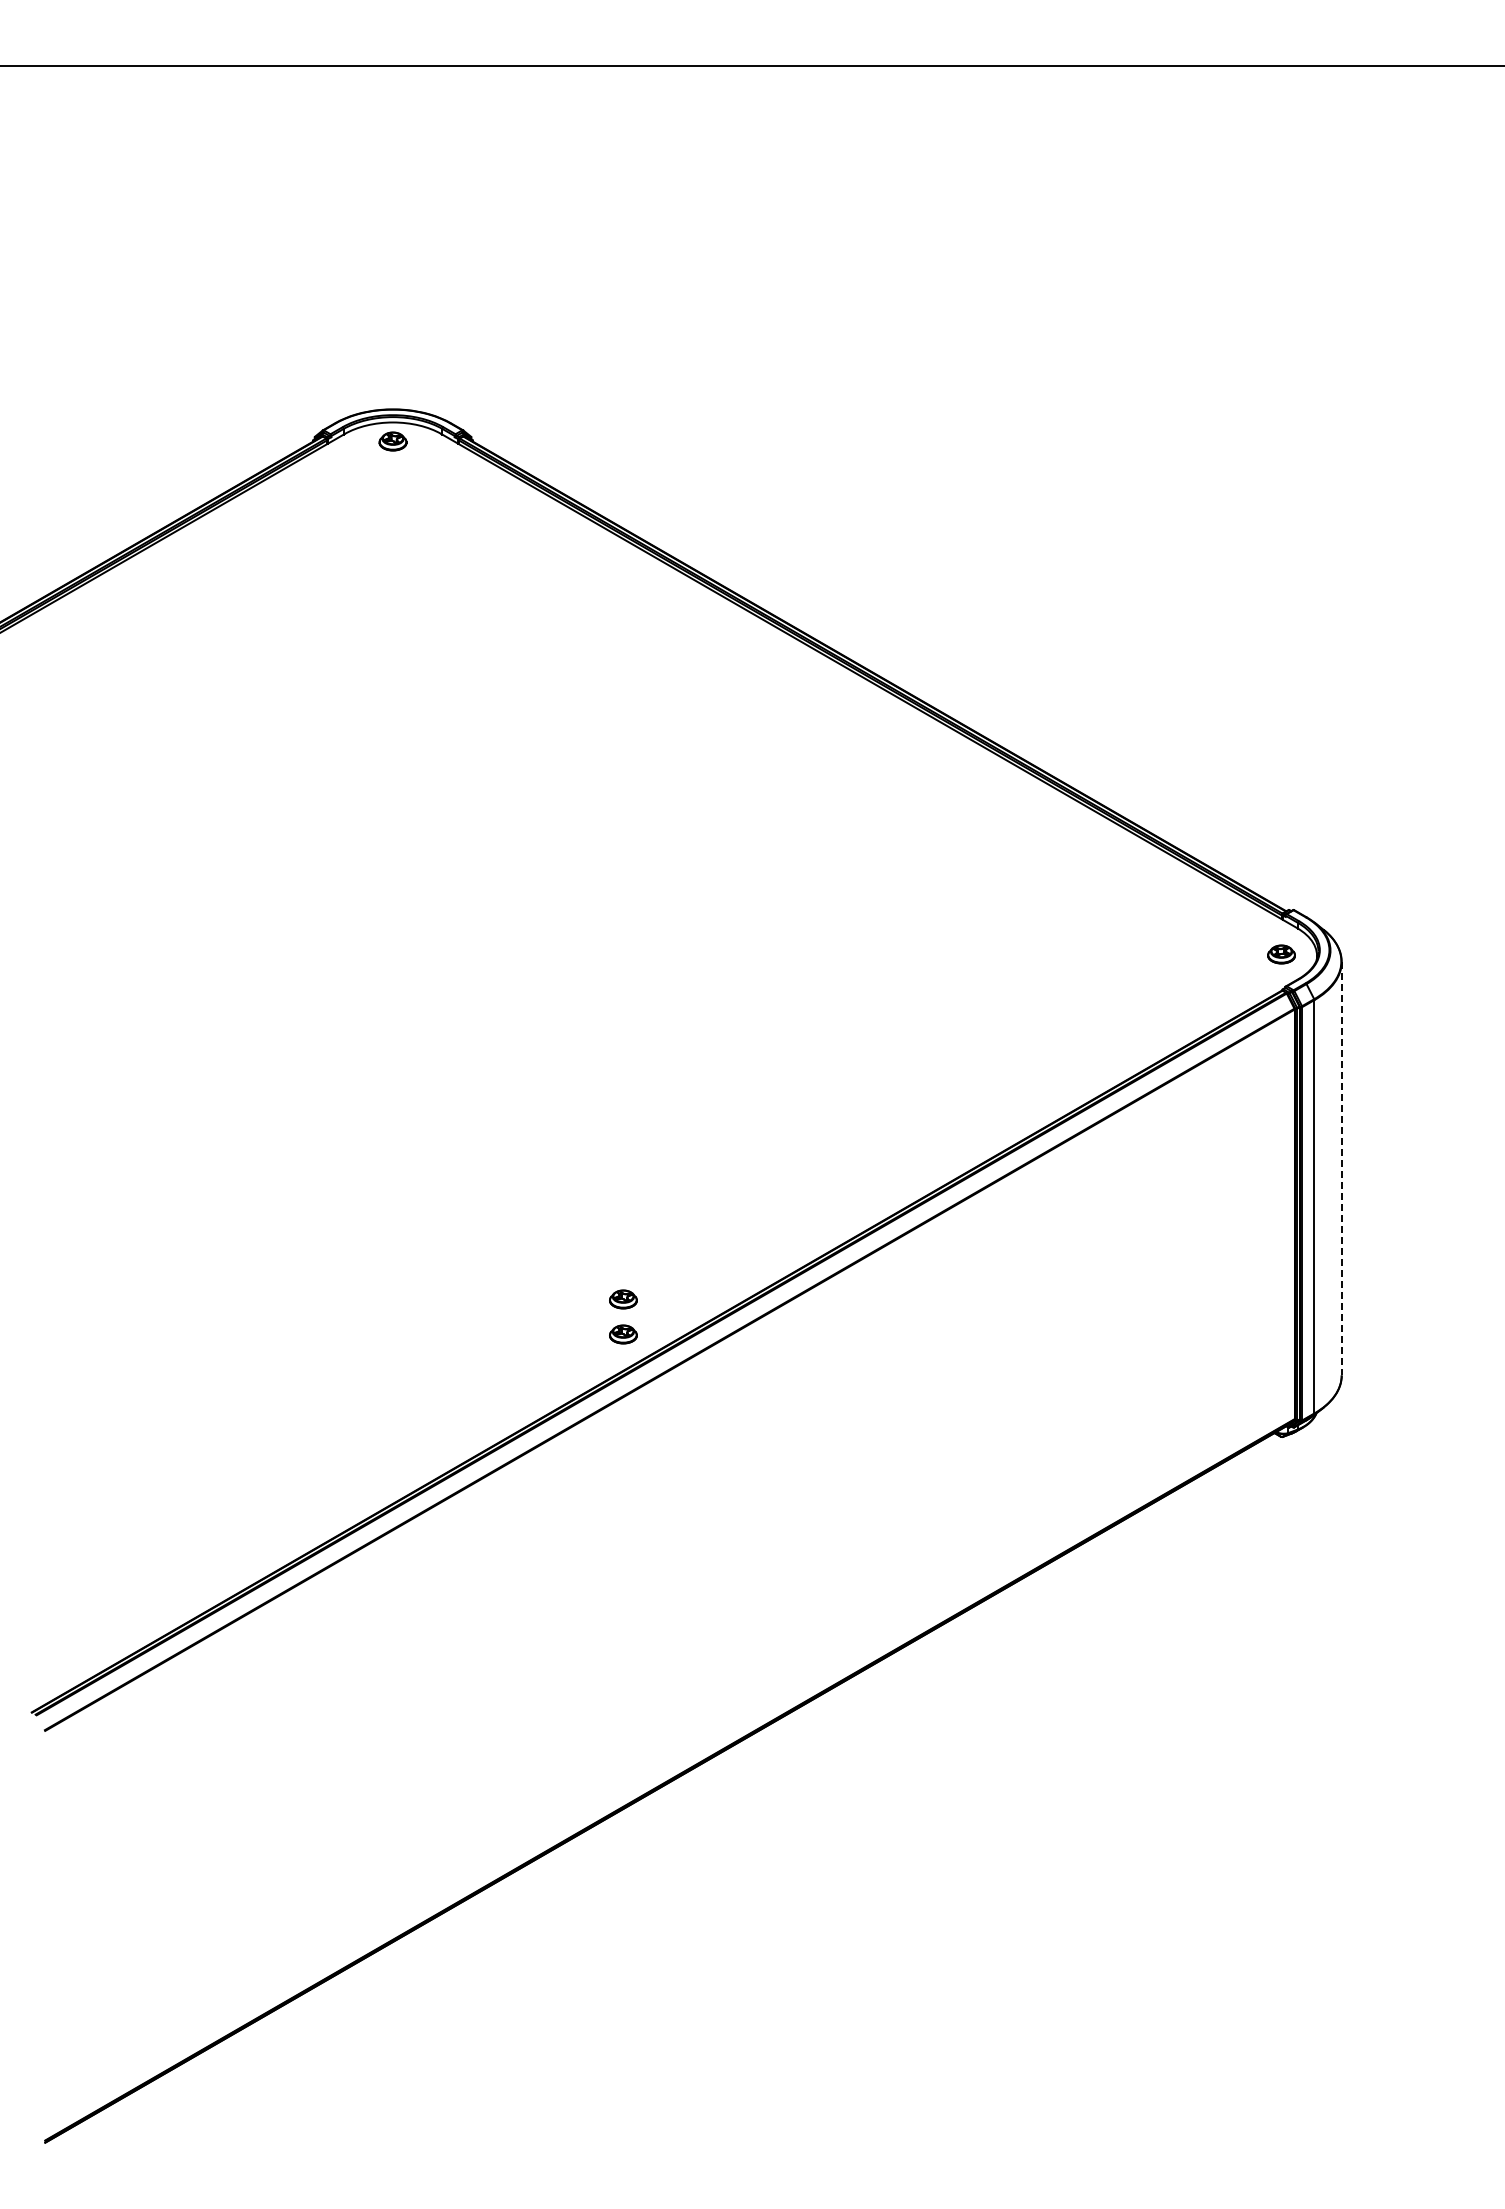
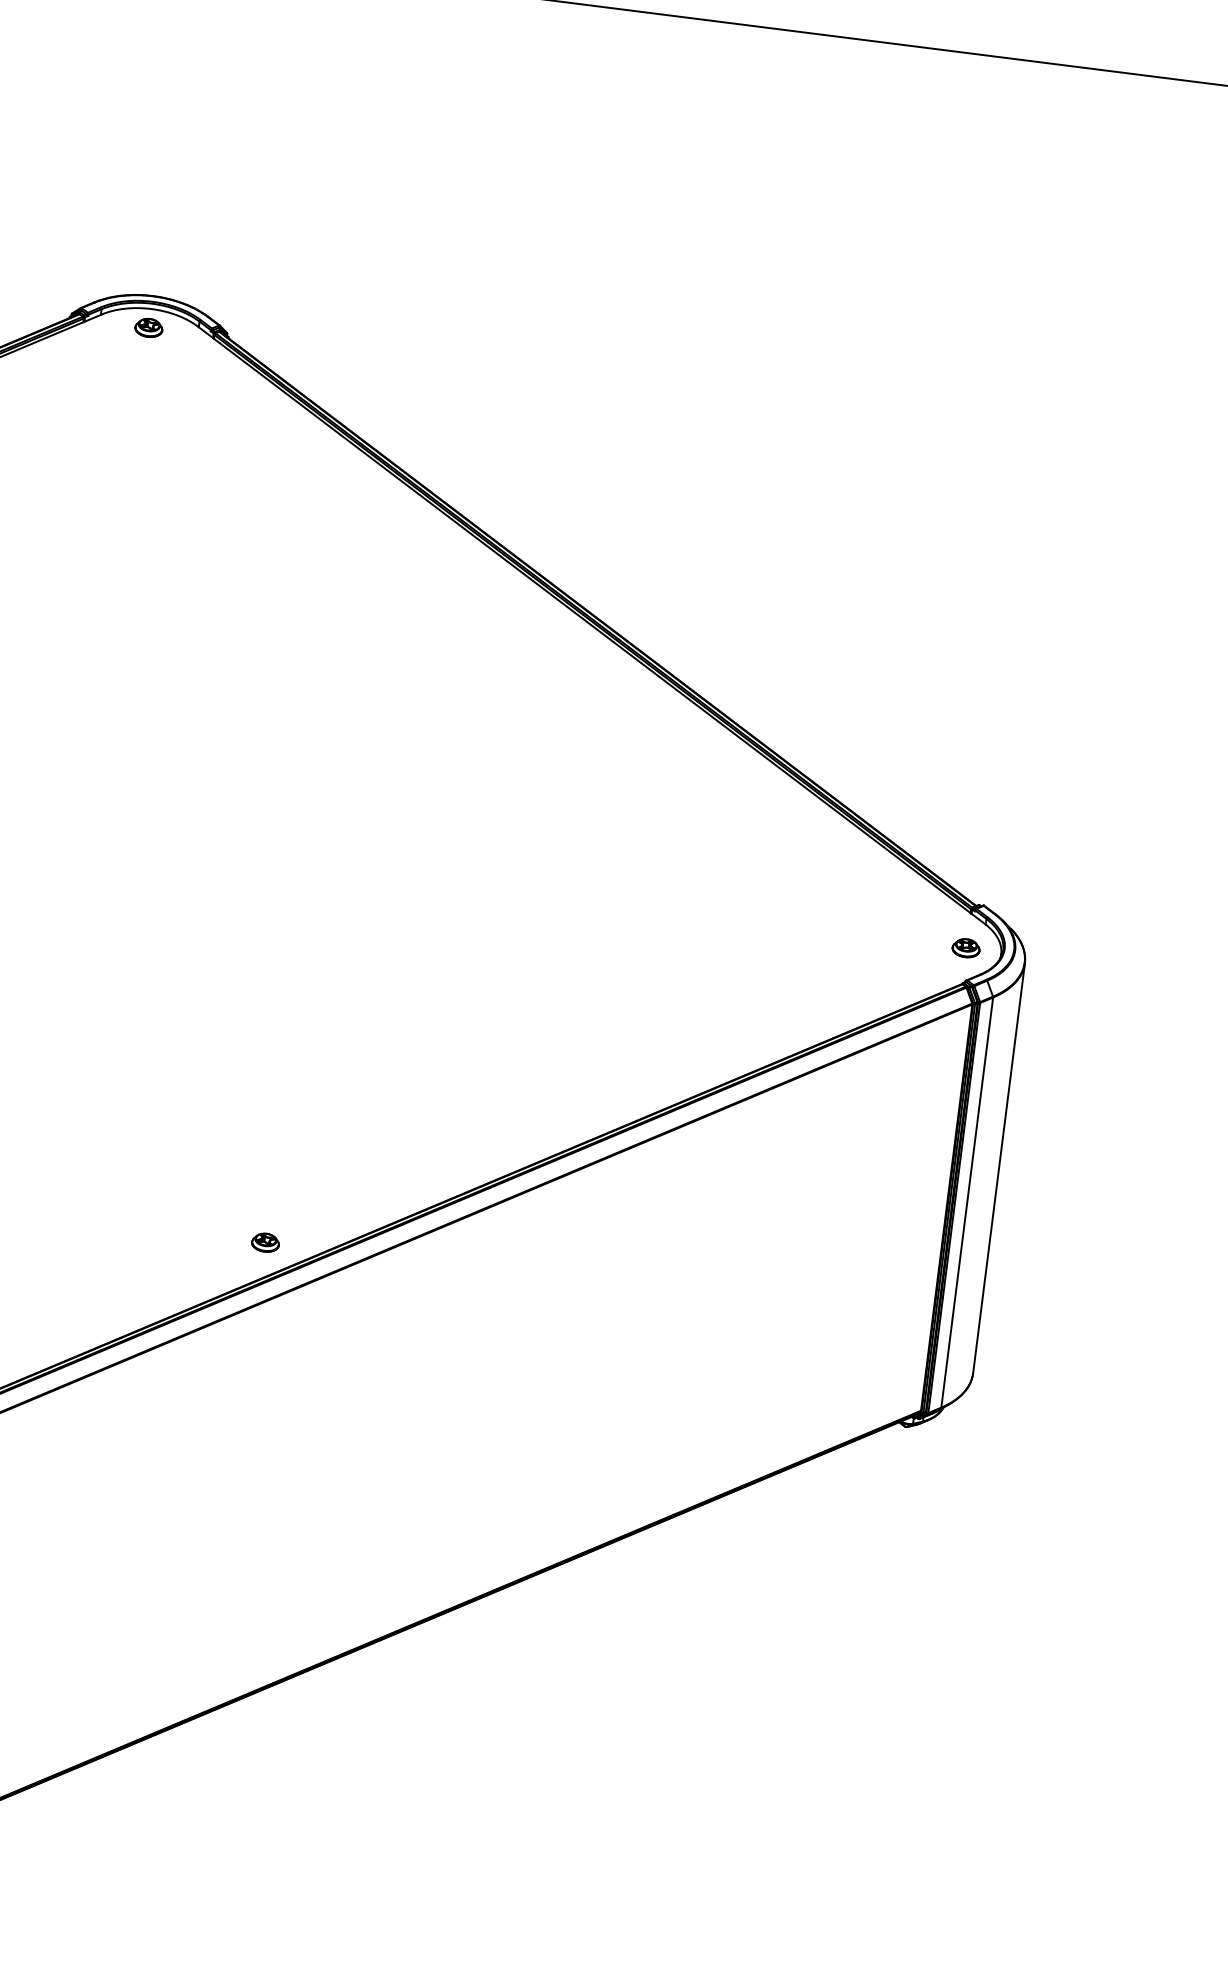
line: (1341, 1168) -> (998, 1168), dashed -> solid
part: (623, 1299) -> (270, 1208), removed

